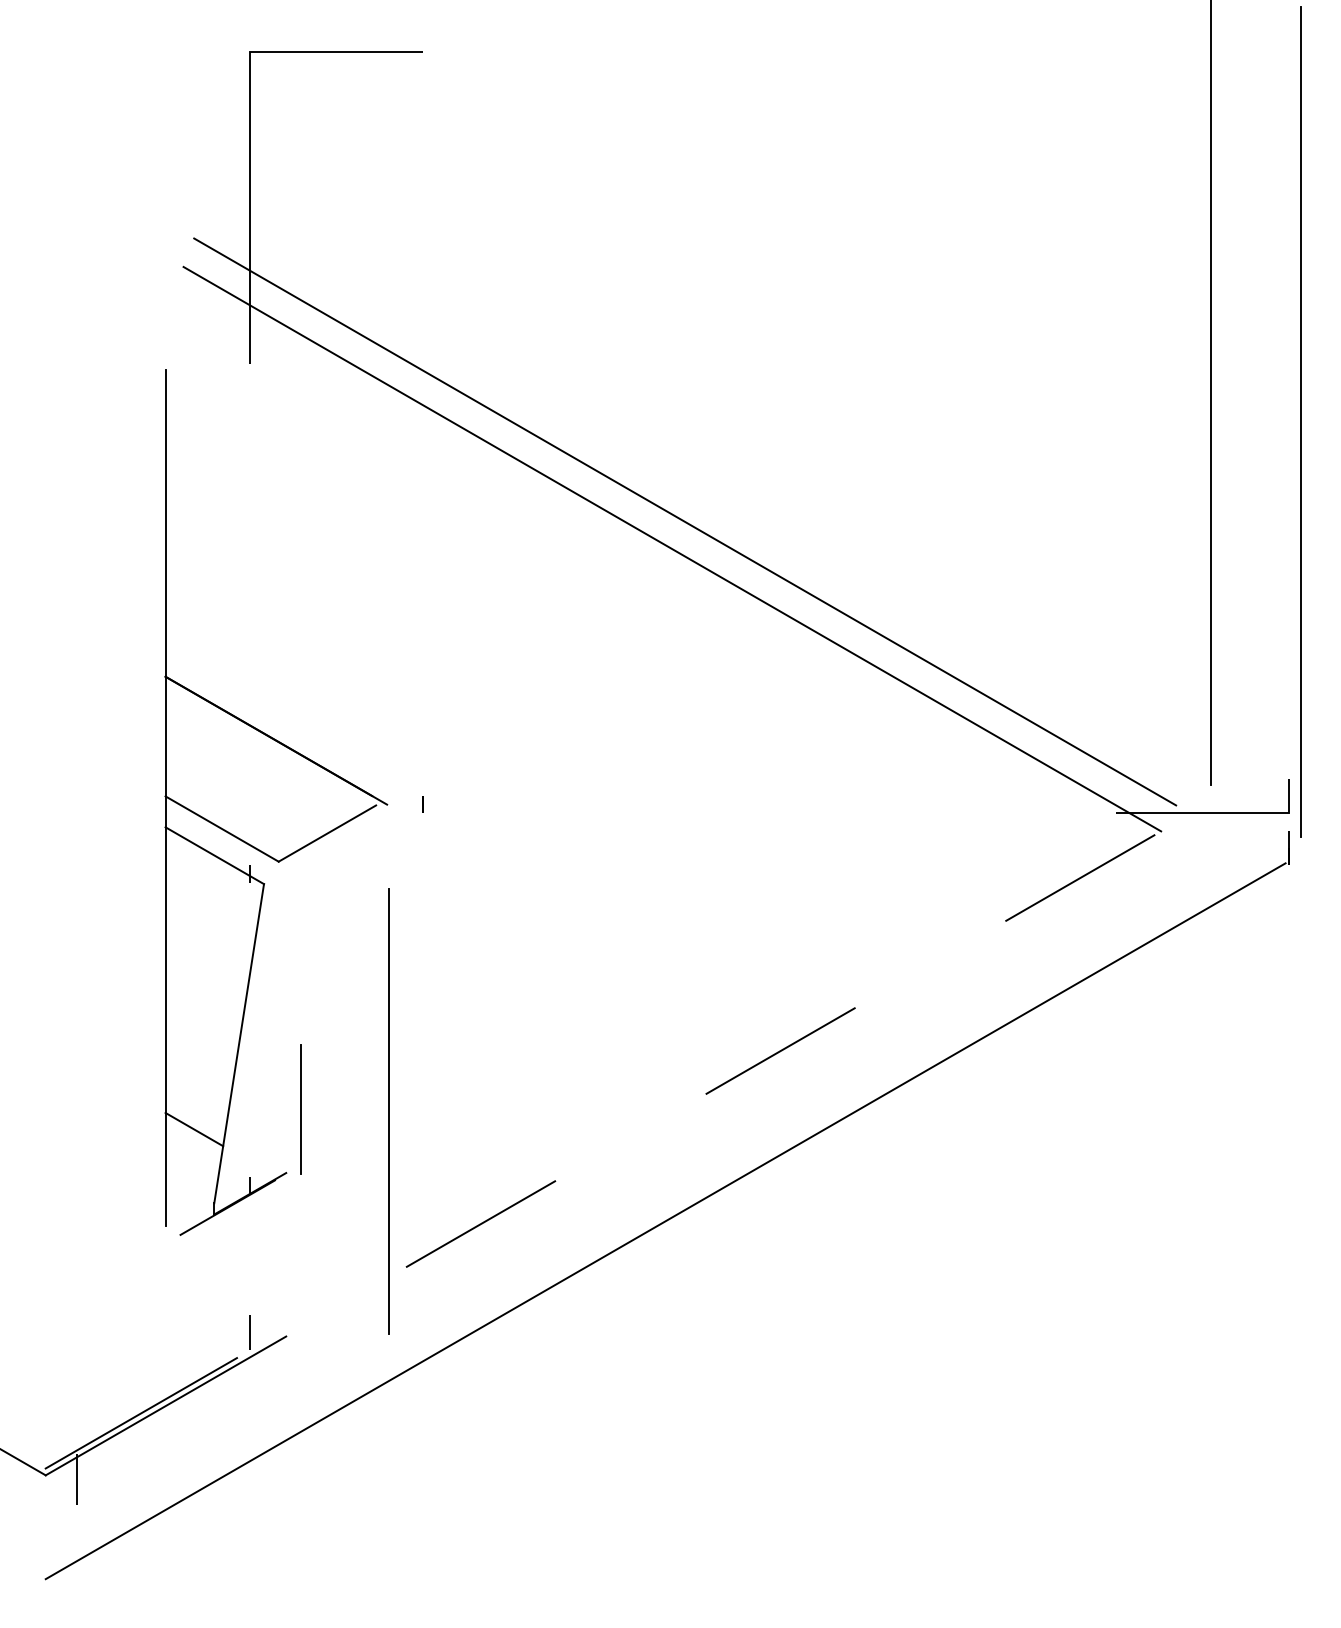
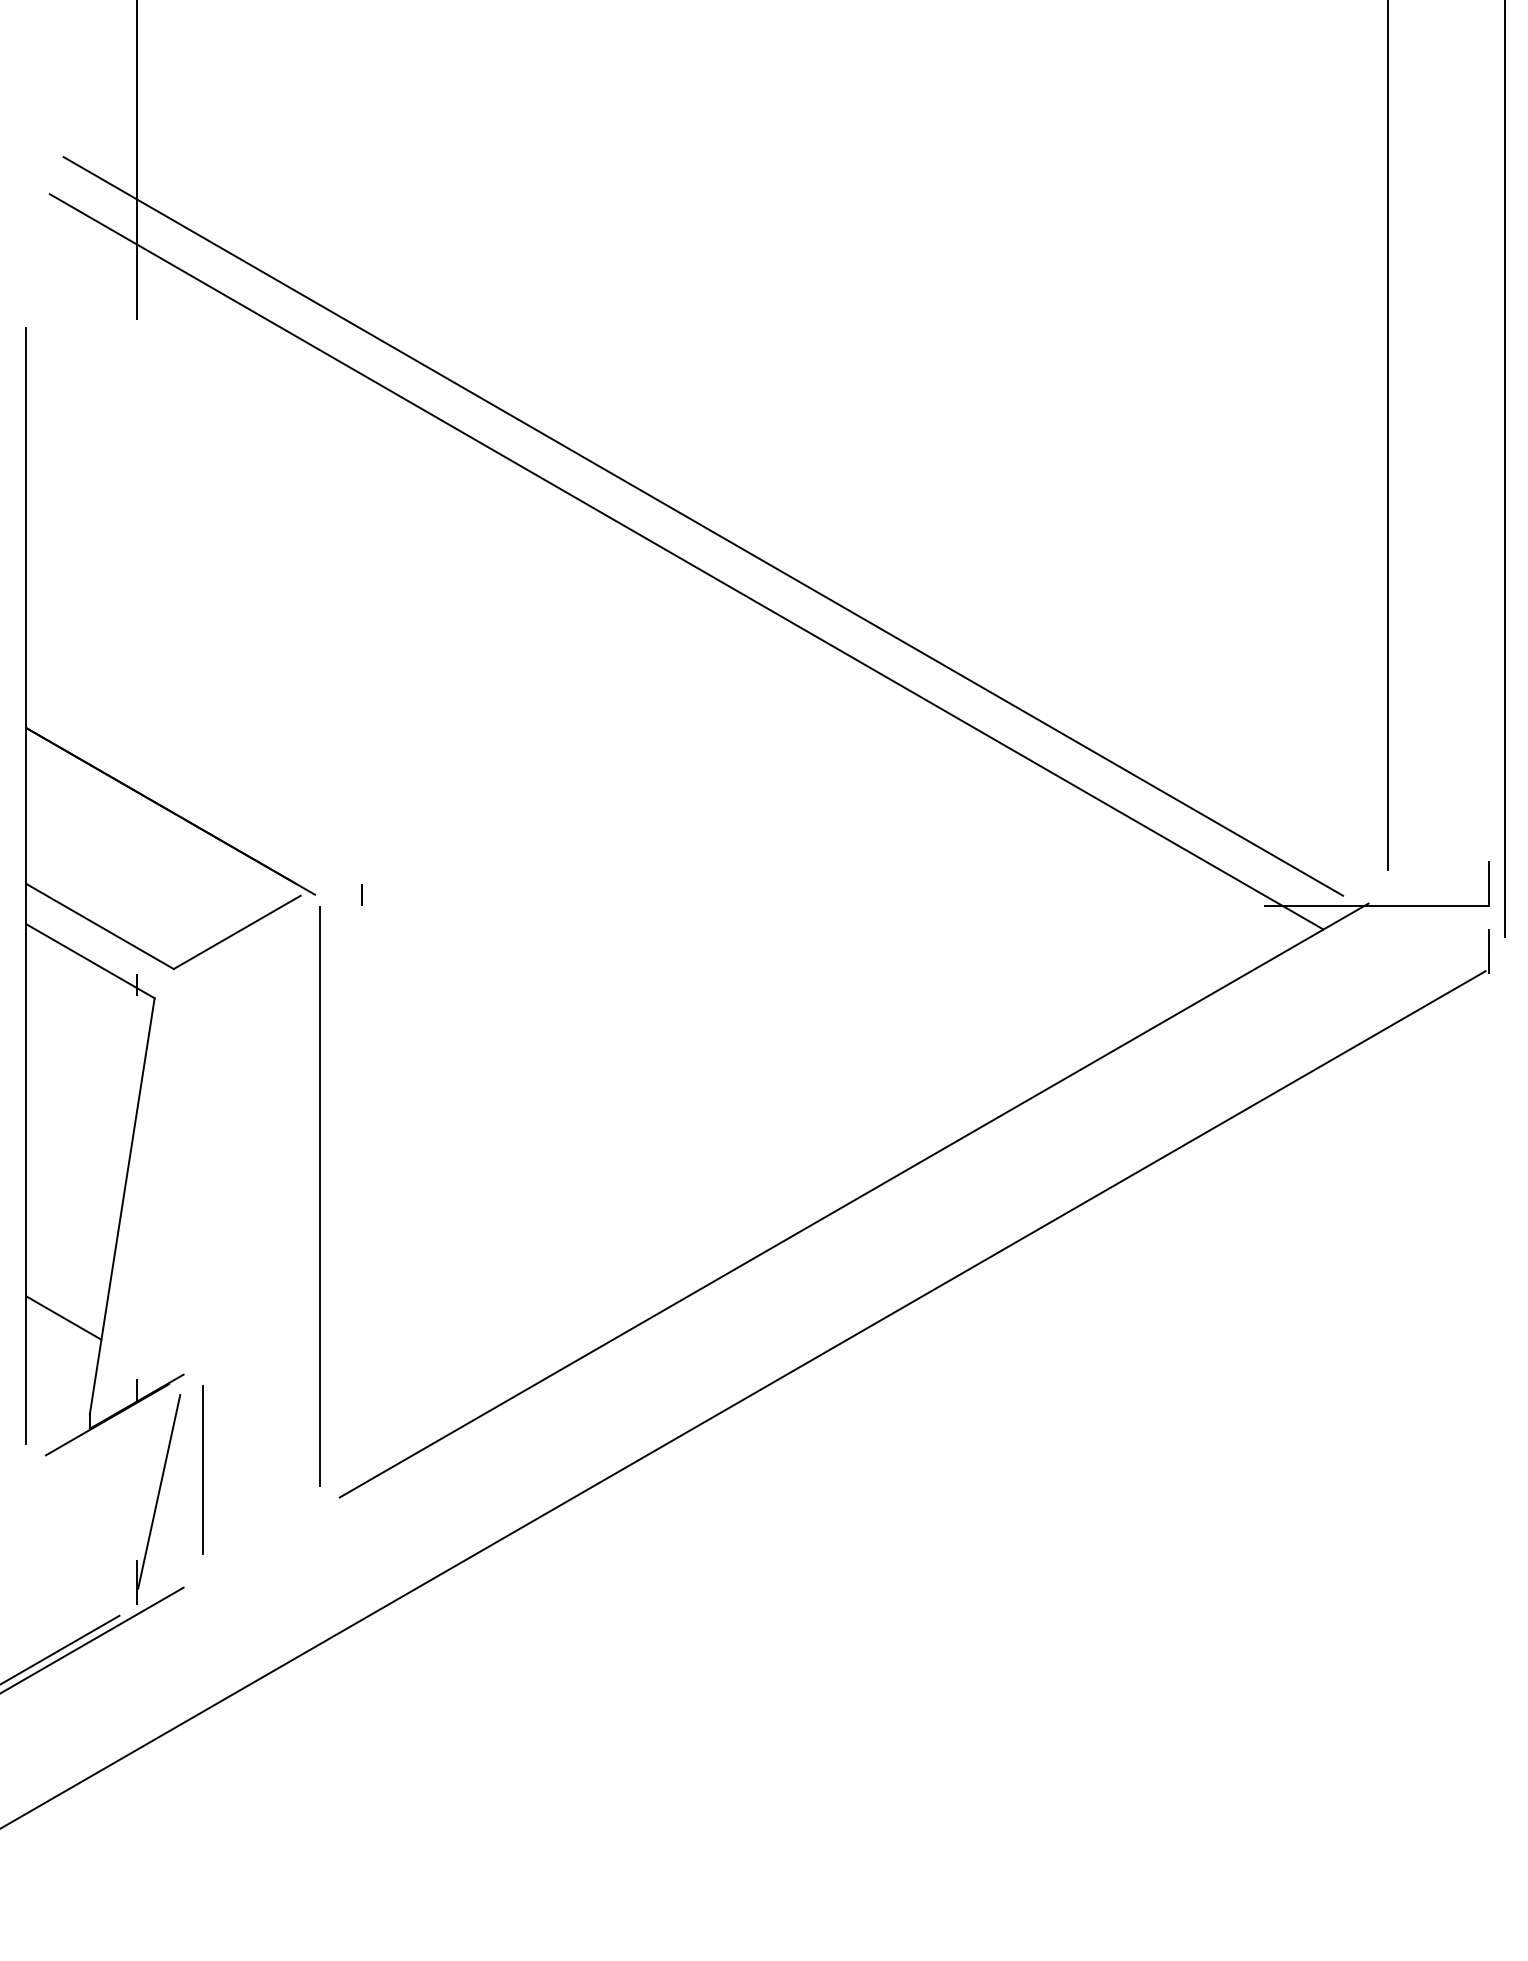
line: (800, 1039) -> (853, 1200), dashed -> solid
line: (300, 1109) -> (202, 1470), moved
line: (388, 1111) -> (319, 1196), moved
line: (267, 1262) -> (159, 1491), added

